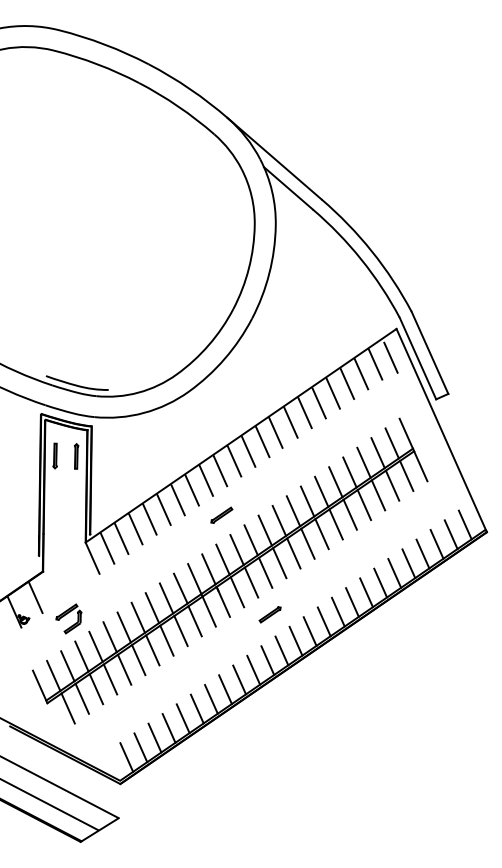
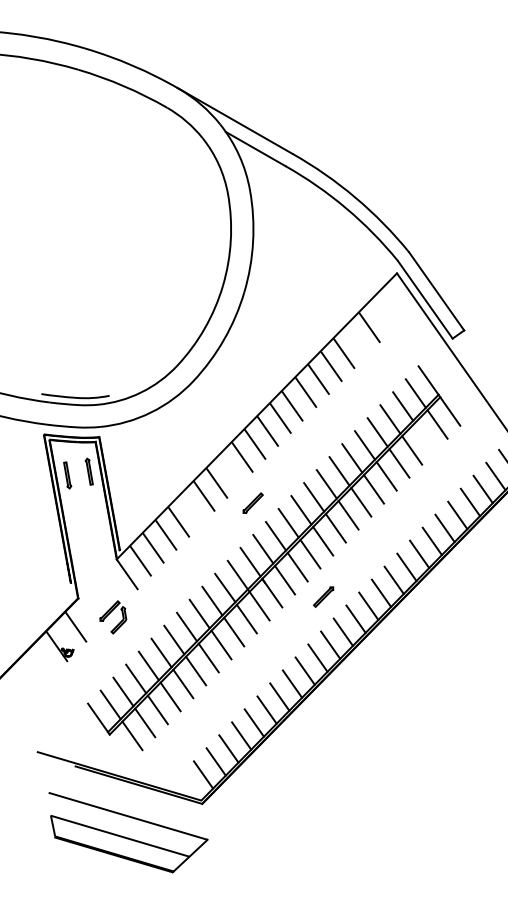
line: (390, 357) -> (396, 304), removed
line: (375, 364) -> (382, 314), removed
line: (347, 383) -> (357, 340), removed
line: (206, 480) -> (229, 470), removed
line: (392, 485) -> (424, 437), removed
line: (163, 509) -> (191, 509), removed
part: (68, 618) -> (112, 617), moved

